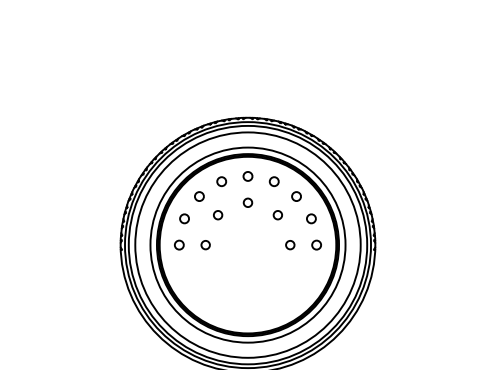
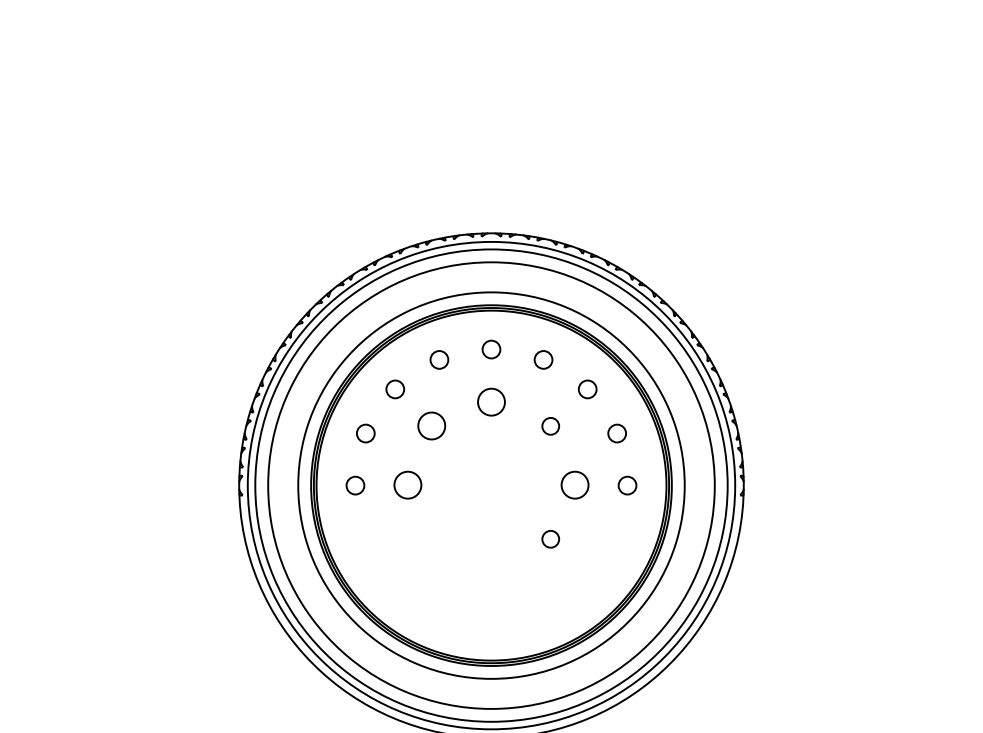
circle: (247, 202) -> (490, 401), size x1.6
circle: (218, 215) -> (433, 426), size x1.6
circle: (205, 245) -> (407, 486), size x1.6
circle: (290, 245) -> (575, 486), size x1.6
circle: (277, 272) -> (549, 539), added

